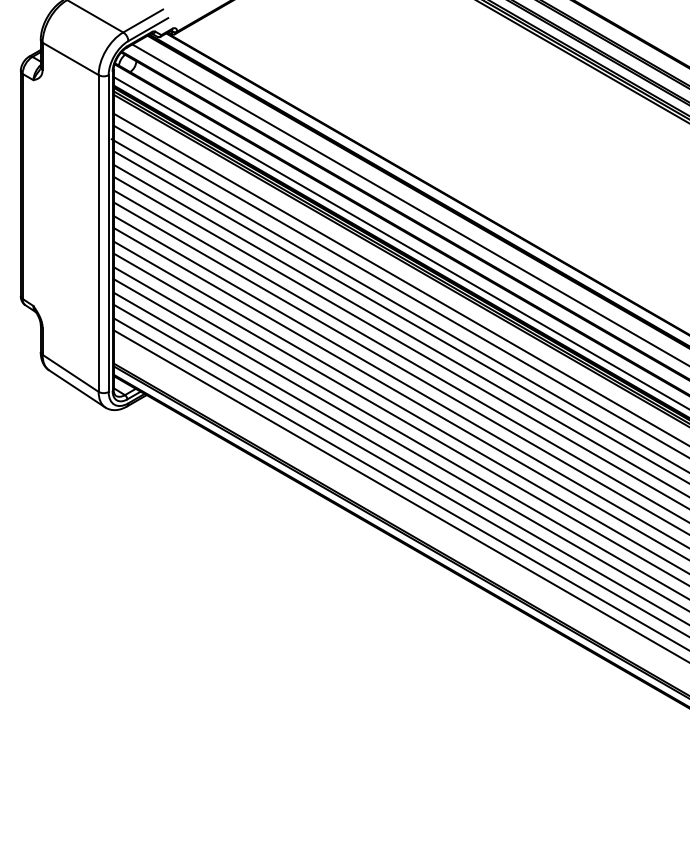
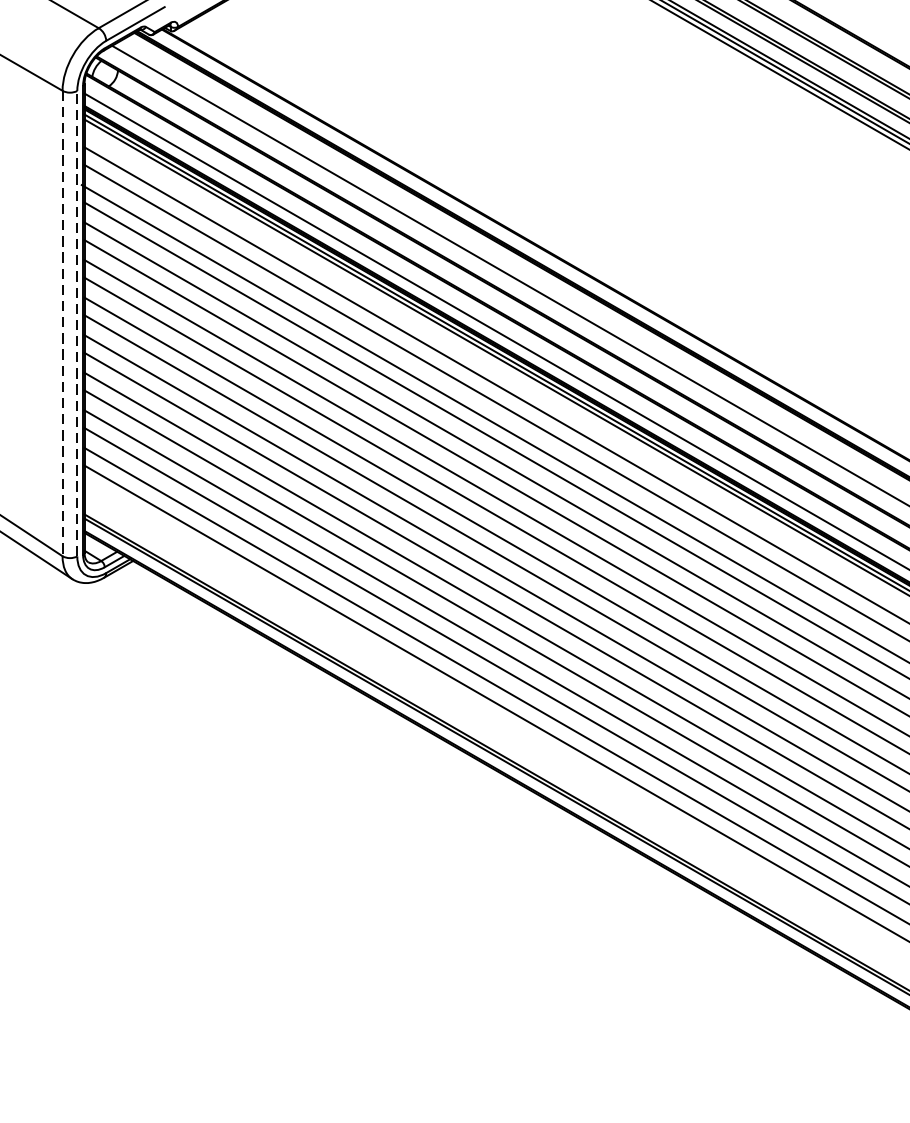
line: (108, 233) -> (77, 323), solid -> dashed
line: (98, 234) -> (62, 325), solid -> dashed

